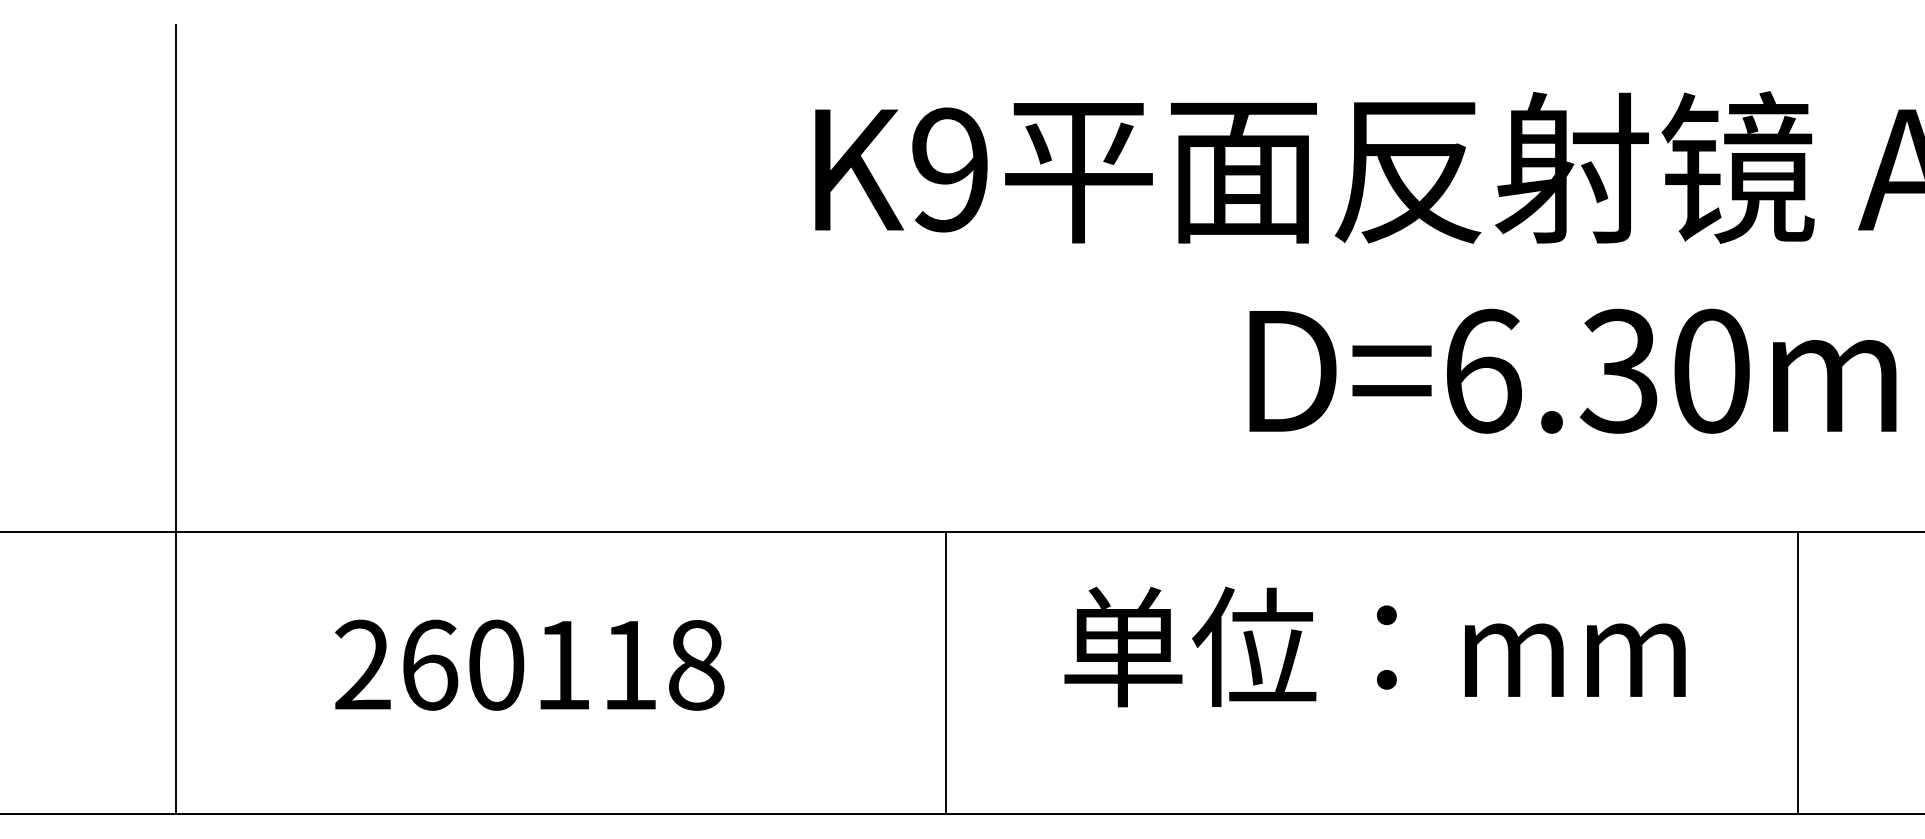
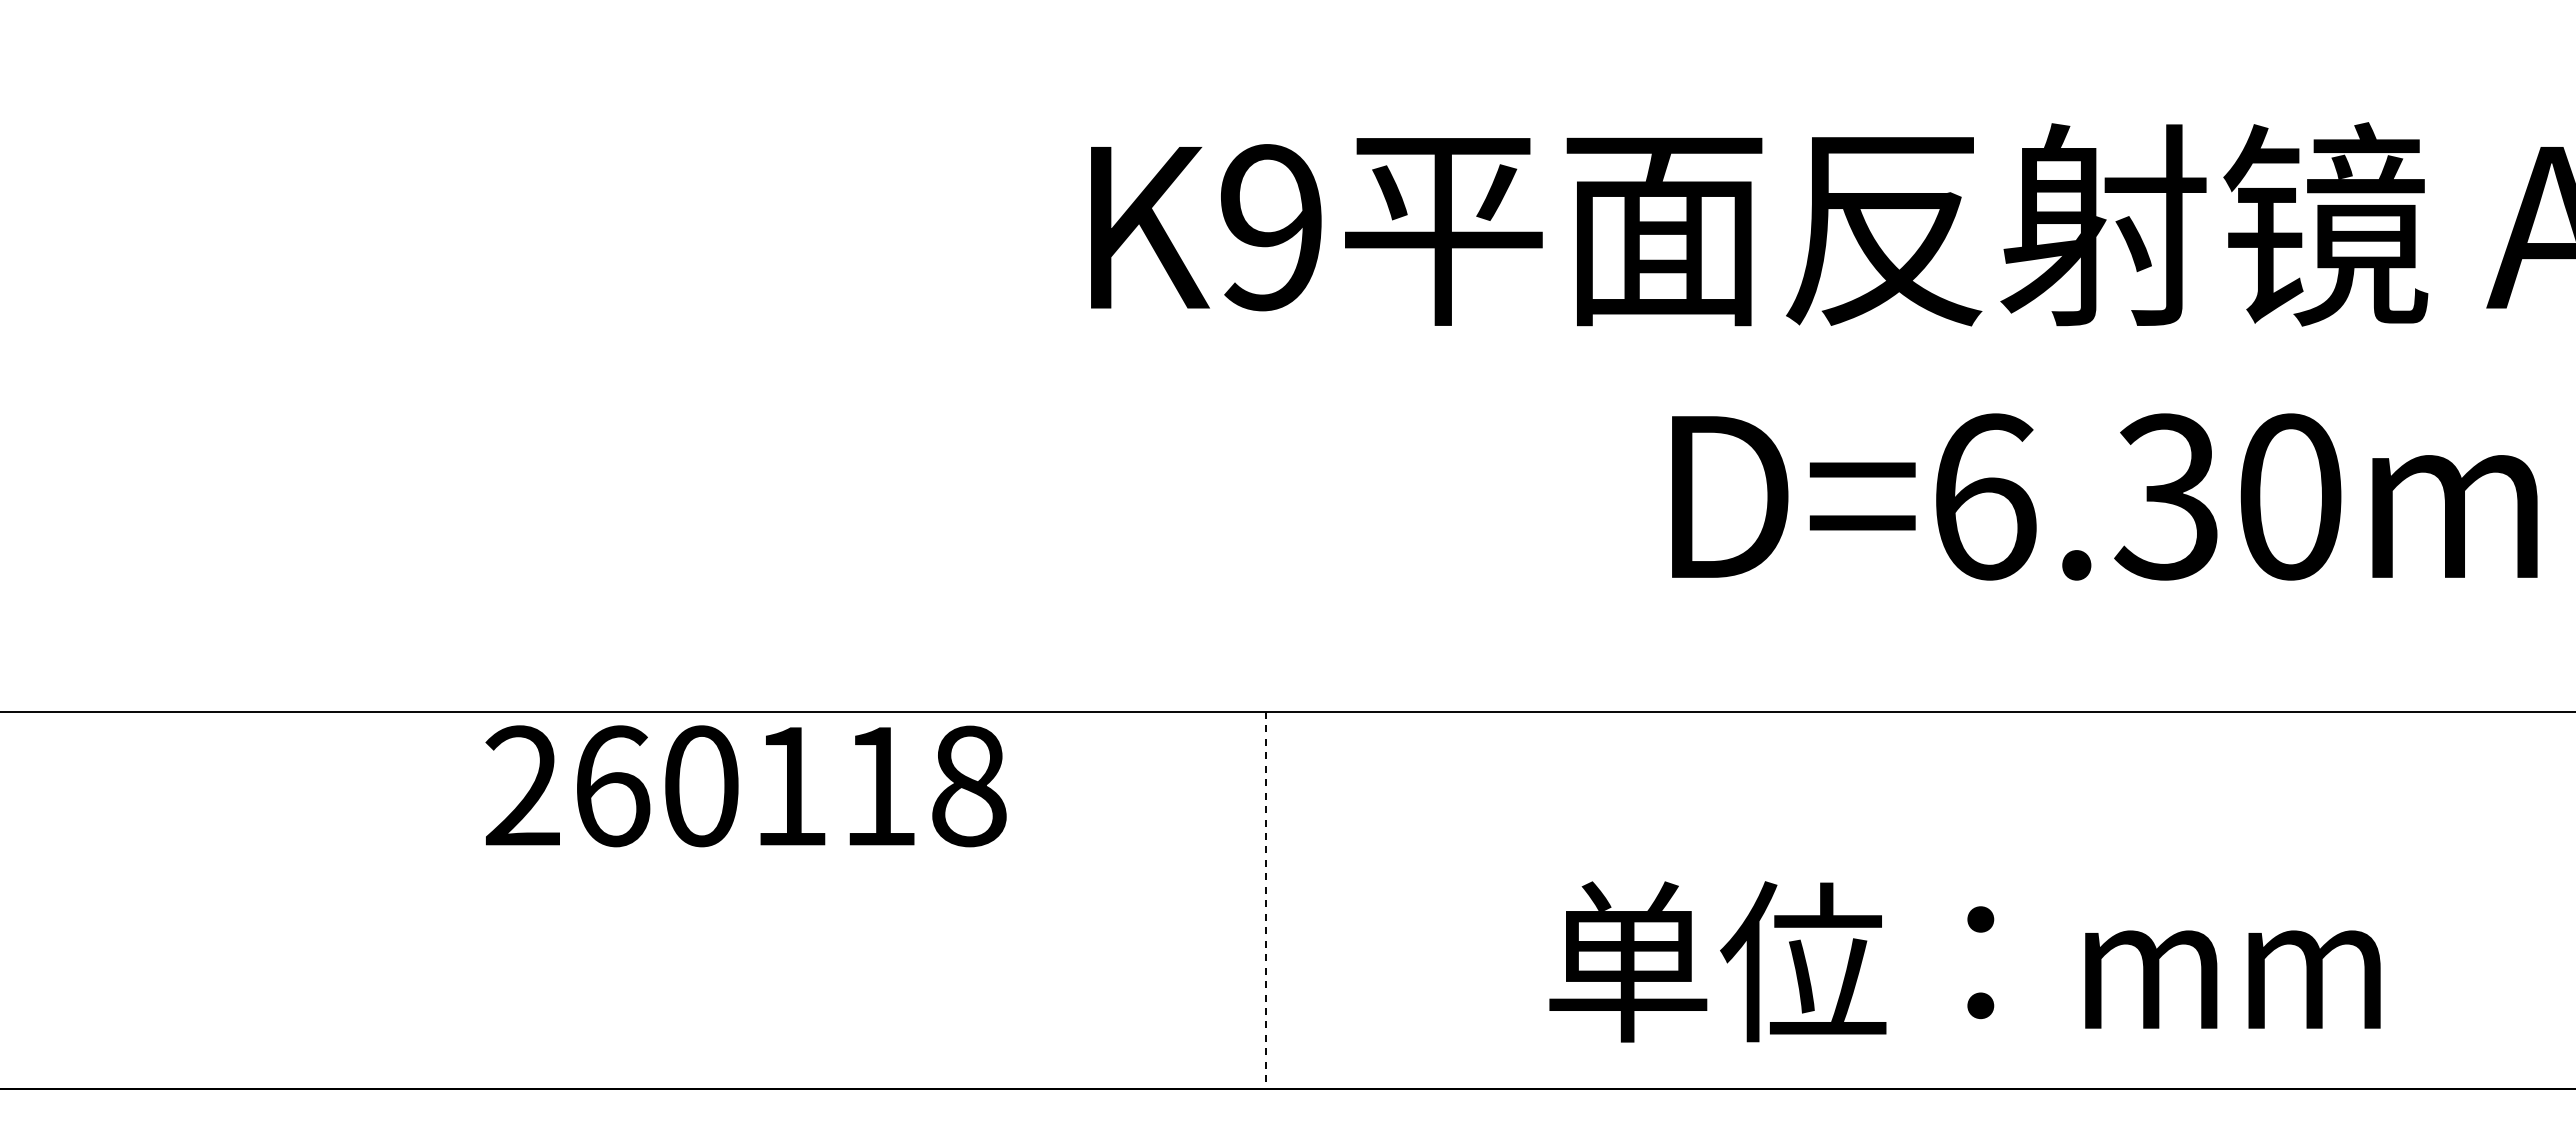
line: (175, 419) -> (235, 561), removed
text: (1374, 646) -> (1964, 961), moved
text: (529, 665) -> (745, 786), moved
line: (946, 672) -> (1266, 900), solid -> dashed
line: (1797, 672) -> (2405, 900), removed

